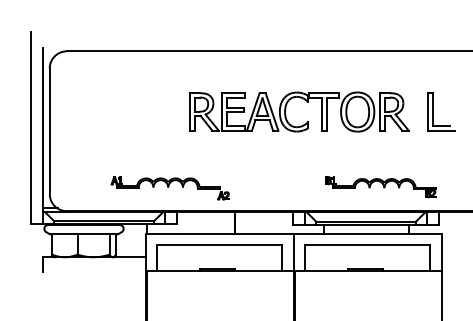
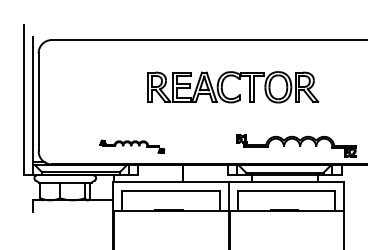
part: (433, 111) -> (337, 86), removed
part: (380, 187) -> (296, 146), size x1.4
part: (169, 188) -> (131, 146), size x0.7

